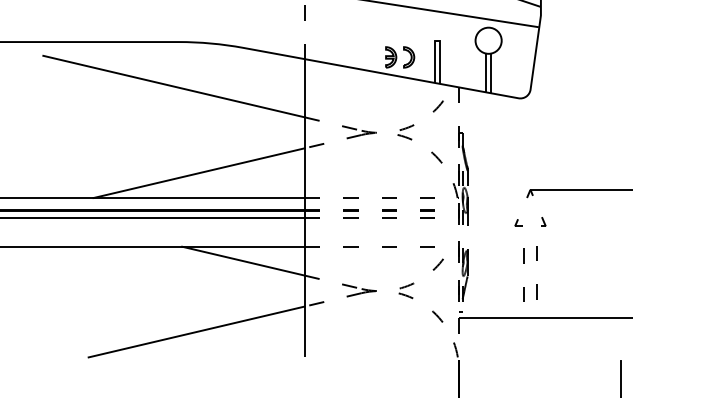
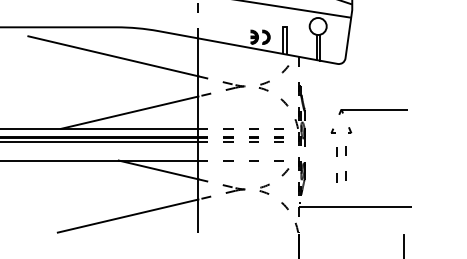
part: (547, 225) -> (352, 132), moved

